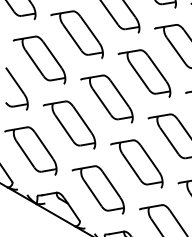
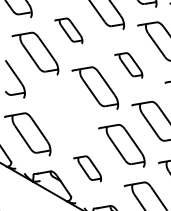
part: (76, 34) -> (68, 30), size x0.6
part: (144, 73) -> (128, 65), size x0.6
part: (69, 124) -> (61, 110), removed
part: (97, 189) -> (86, 168), size x0.6

